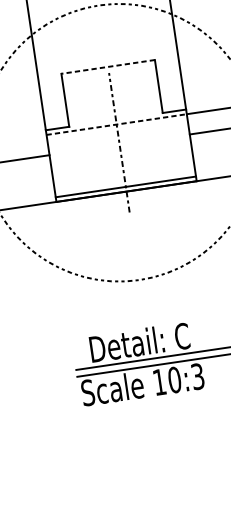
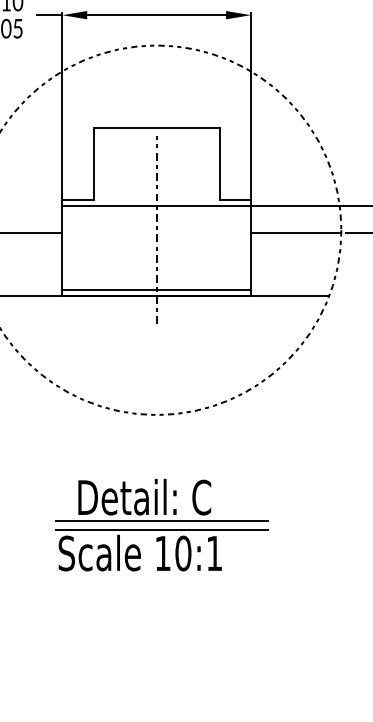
line: (108, 67) -> (156, 128), dashed -> solid
line: (117, 124) -> (157, 205), dashed -> solid
text: (197, 376) -> (214, 553), 10:3 -> 10:1

